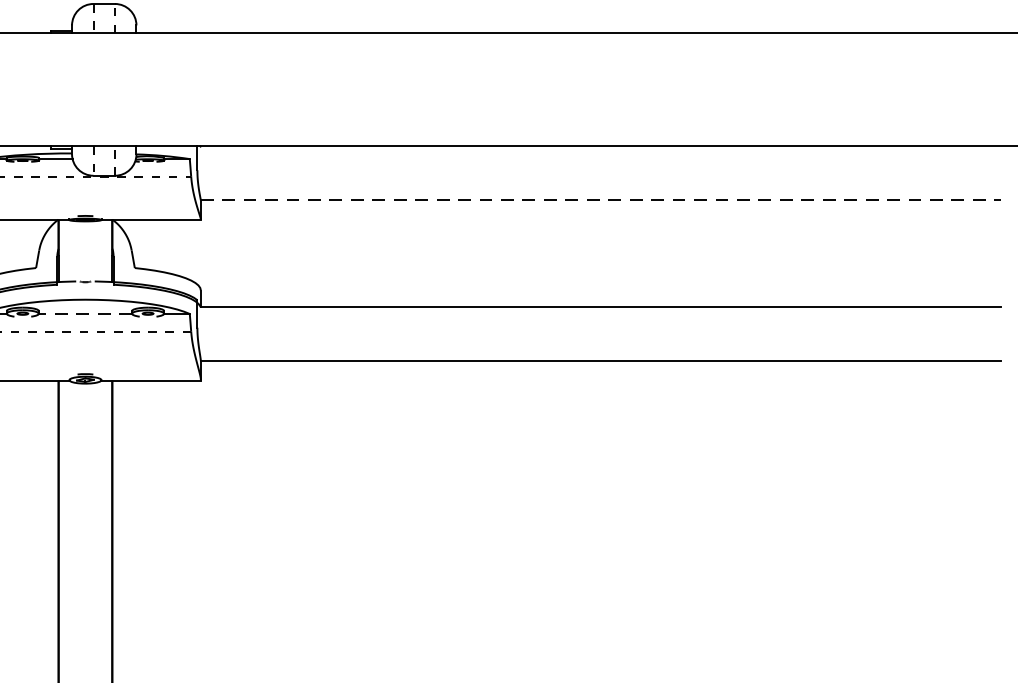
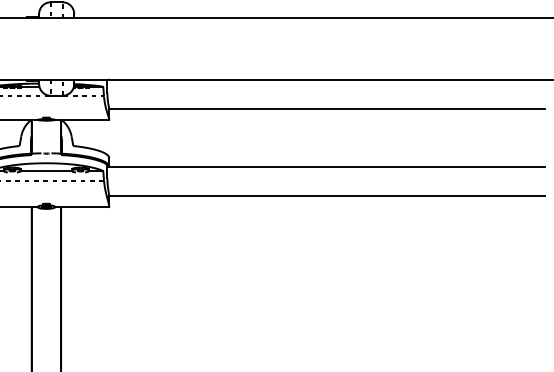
line: (599, 199) -> (326, 108), dashed -> solid
line: (83, 314) -> (45, 171), dashed -> solid

